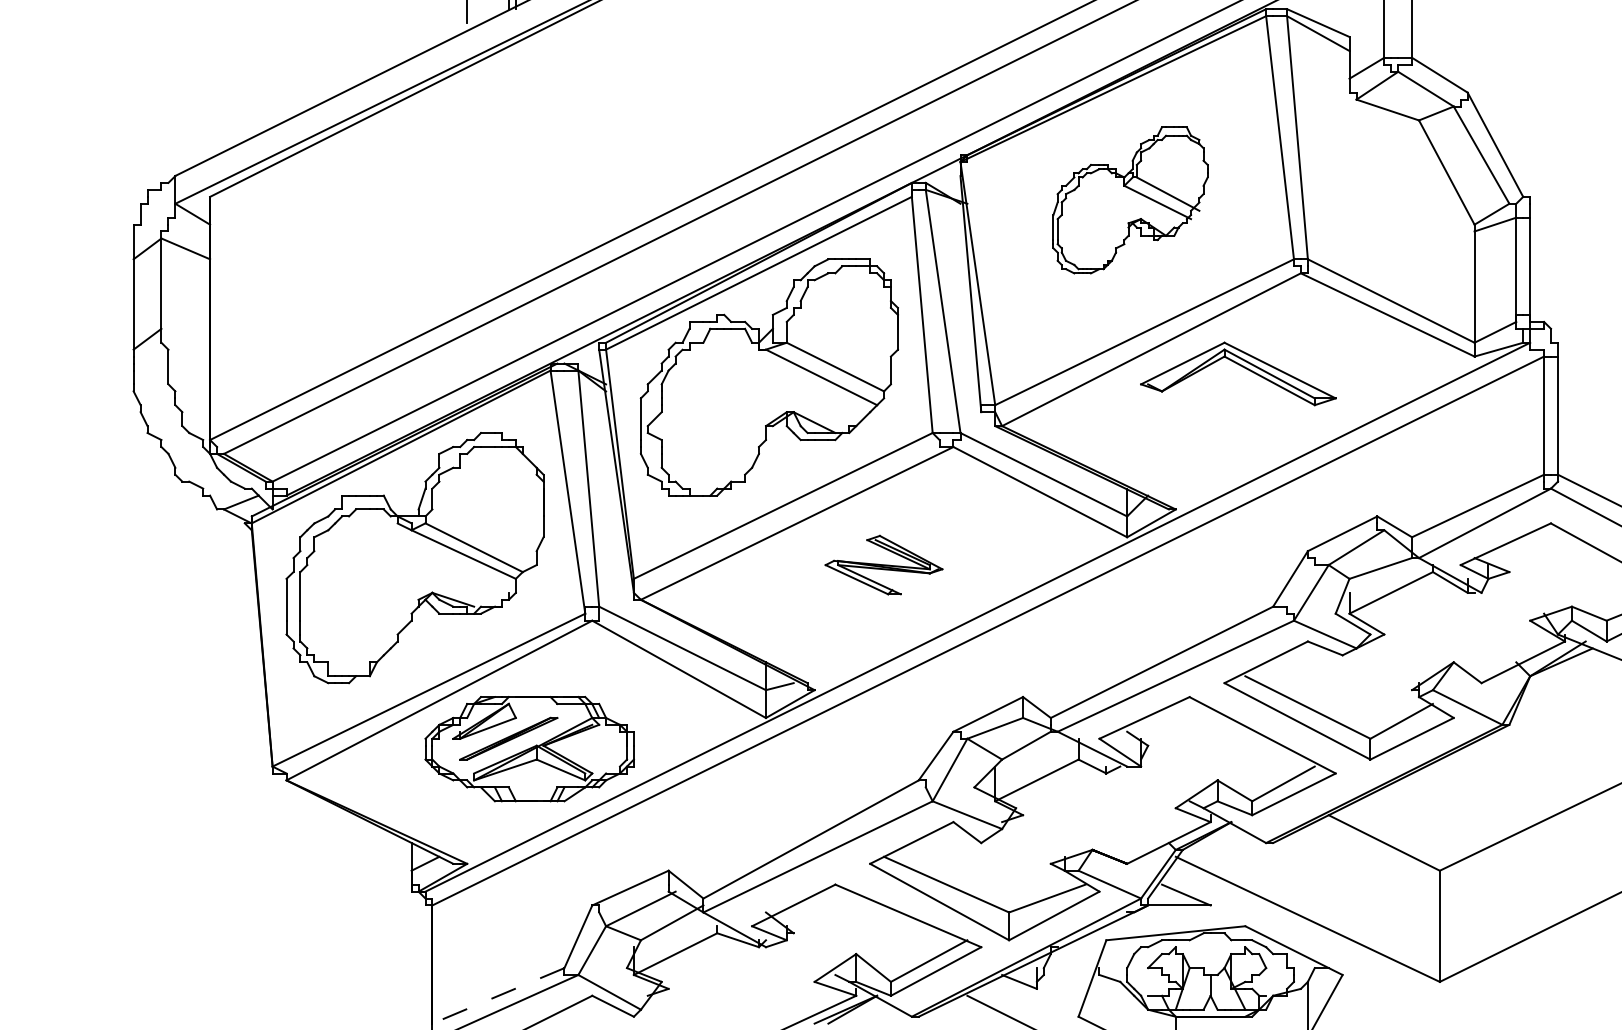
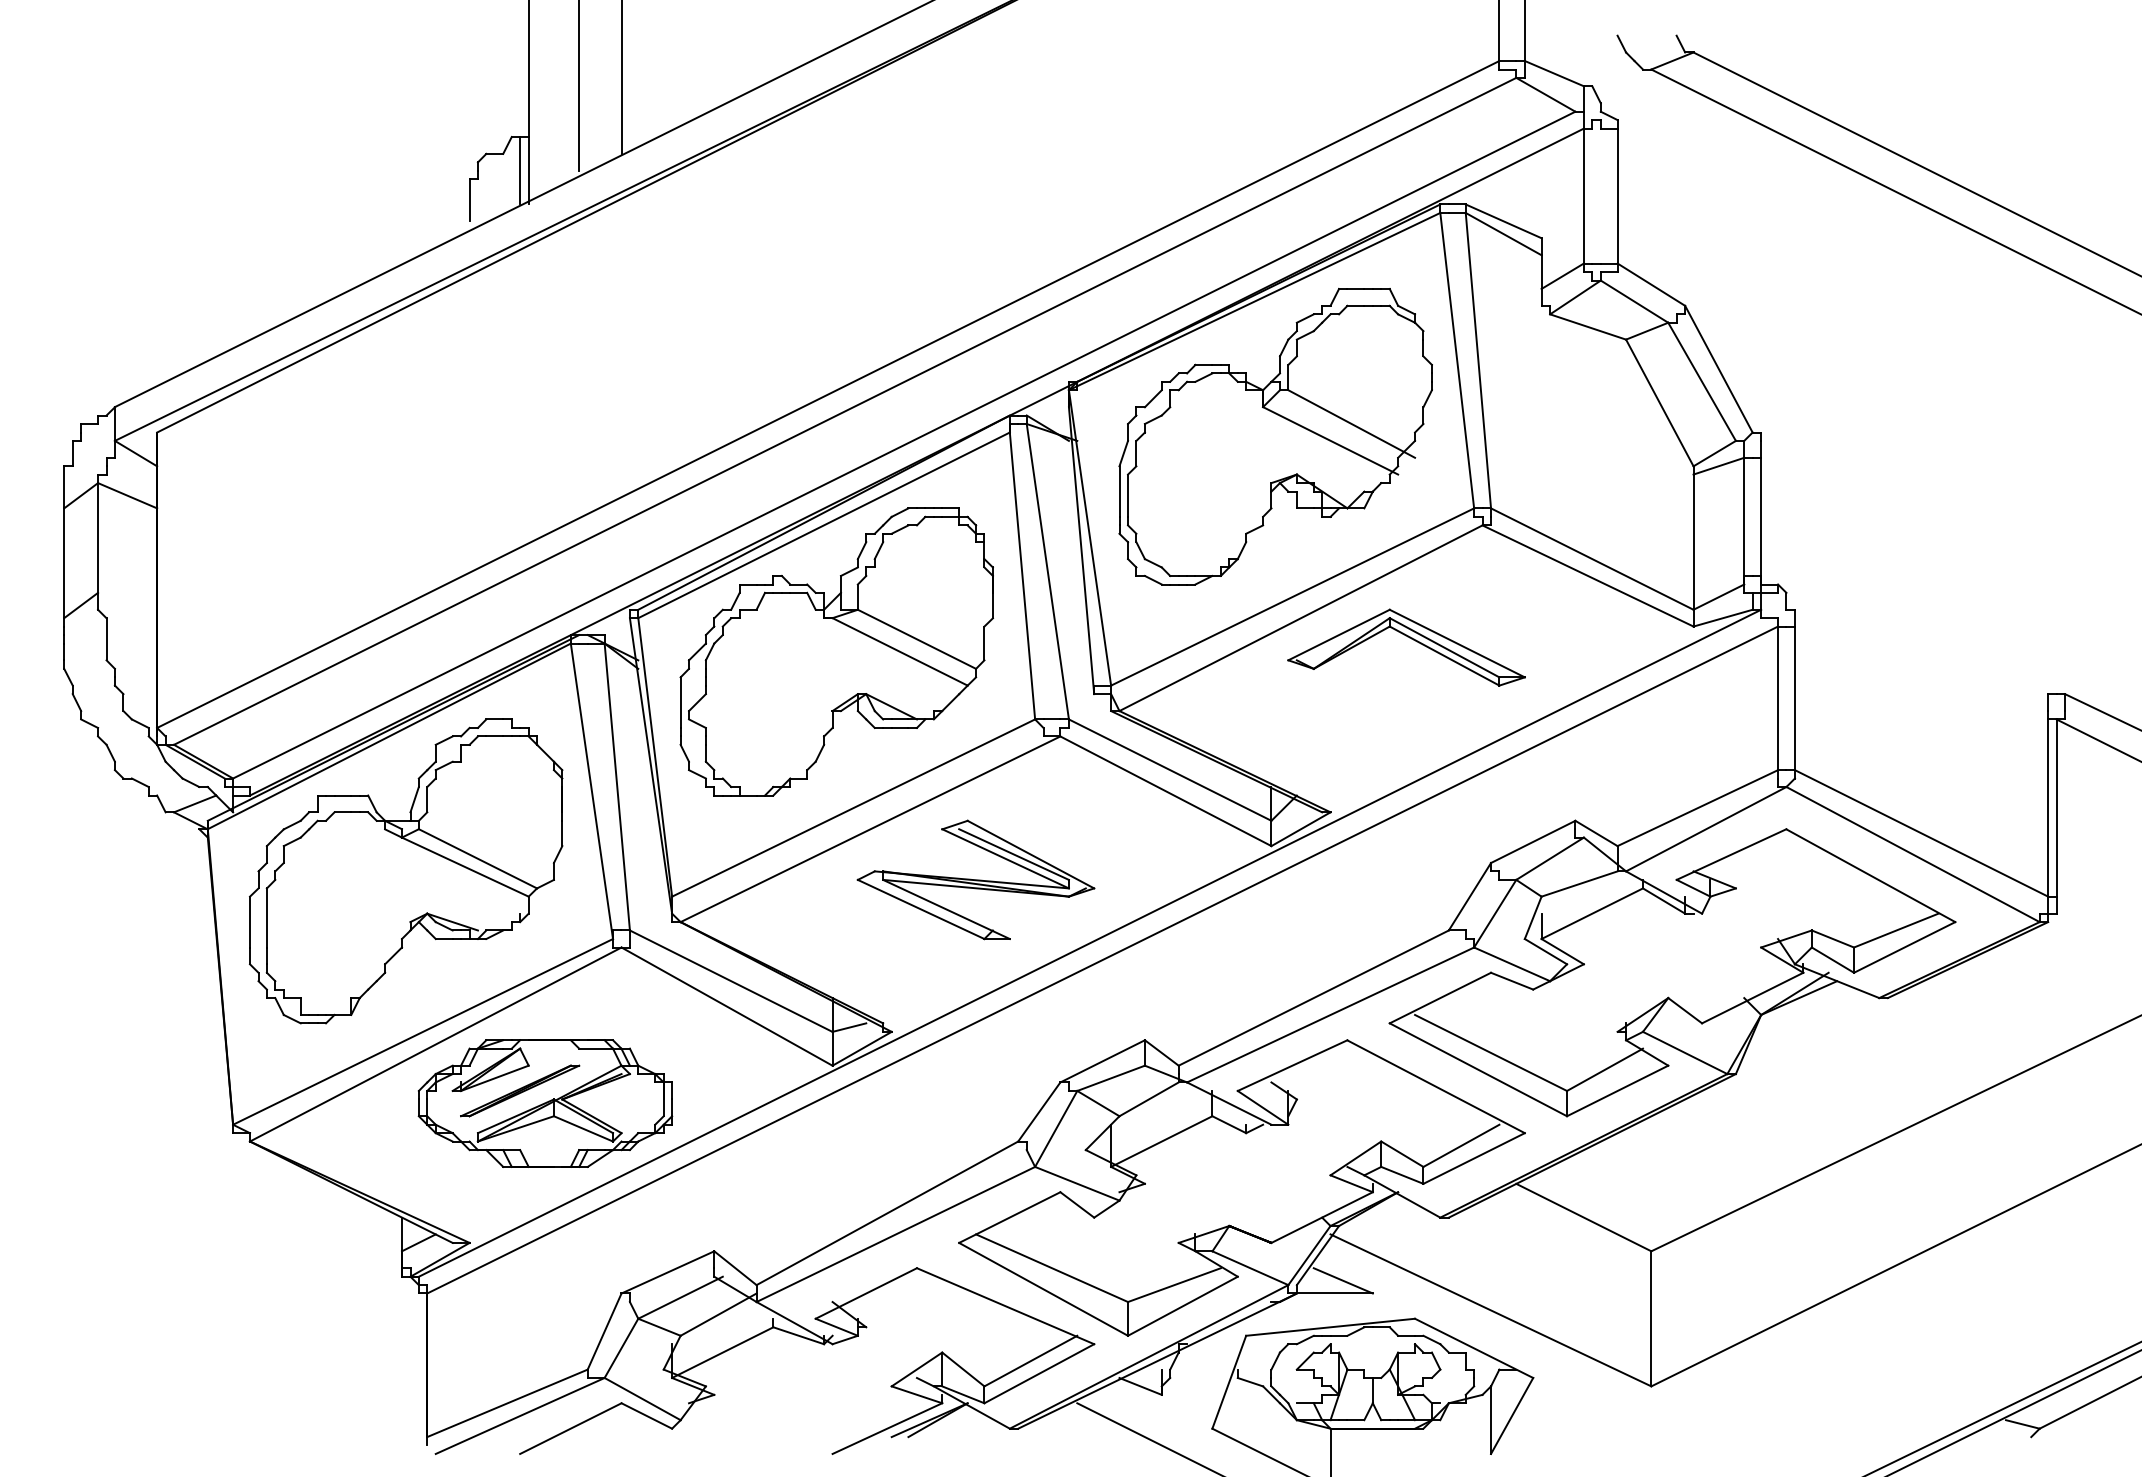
part: (1130, 200) -> (1275, 436), size x1.67
part: (883, 564) -> (975, 879), size x1.67
line: (498, 995) -> (507, 1403), dashed -> solid

